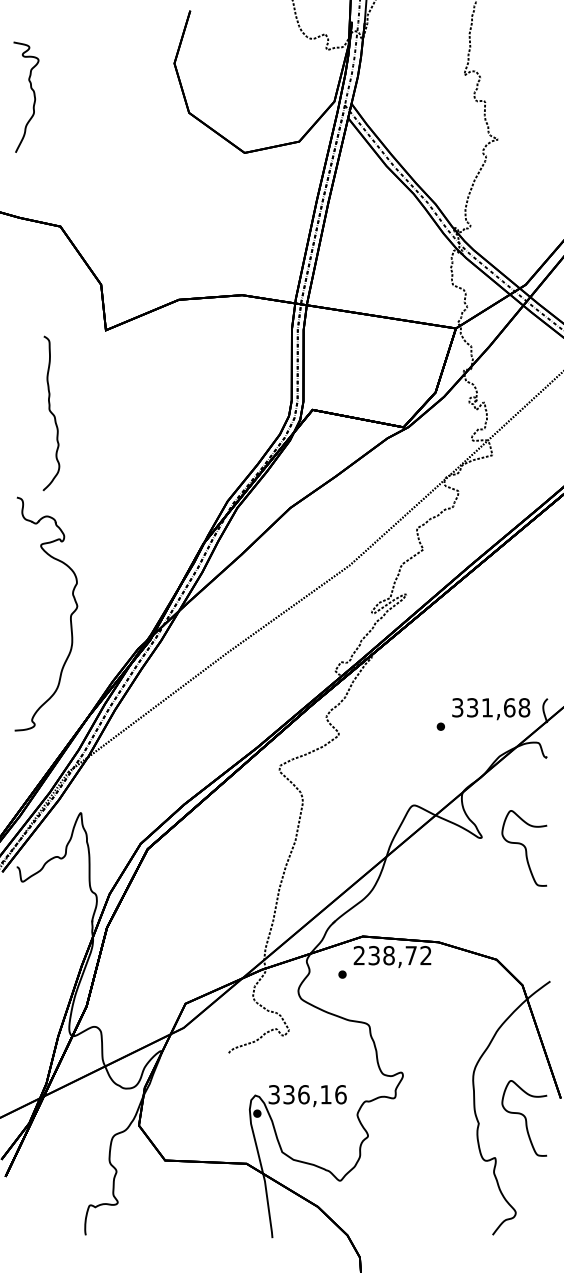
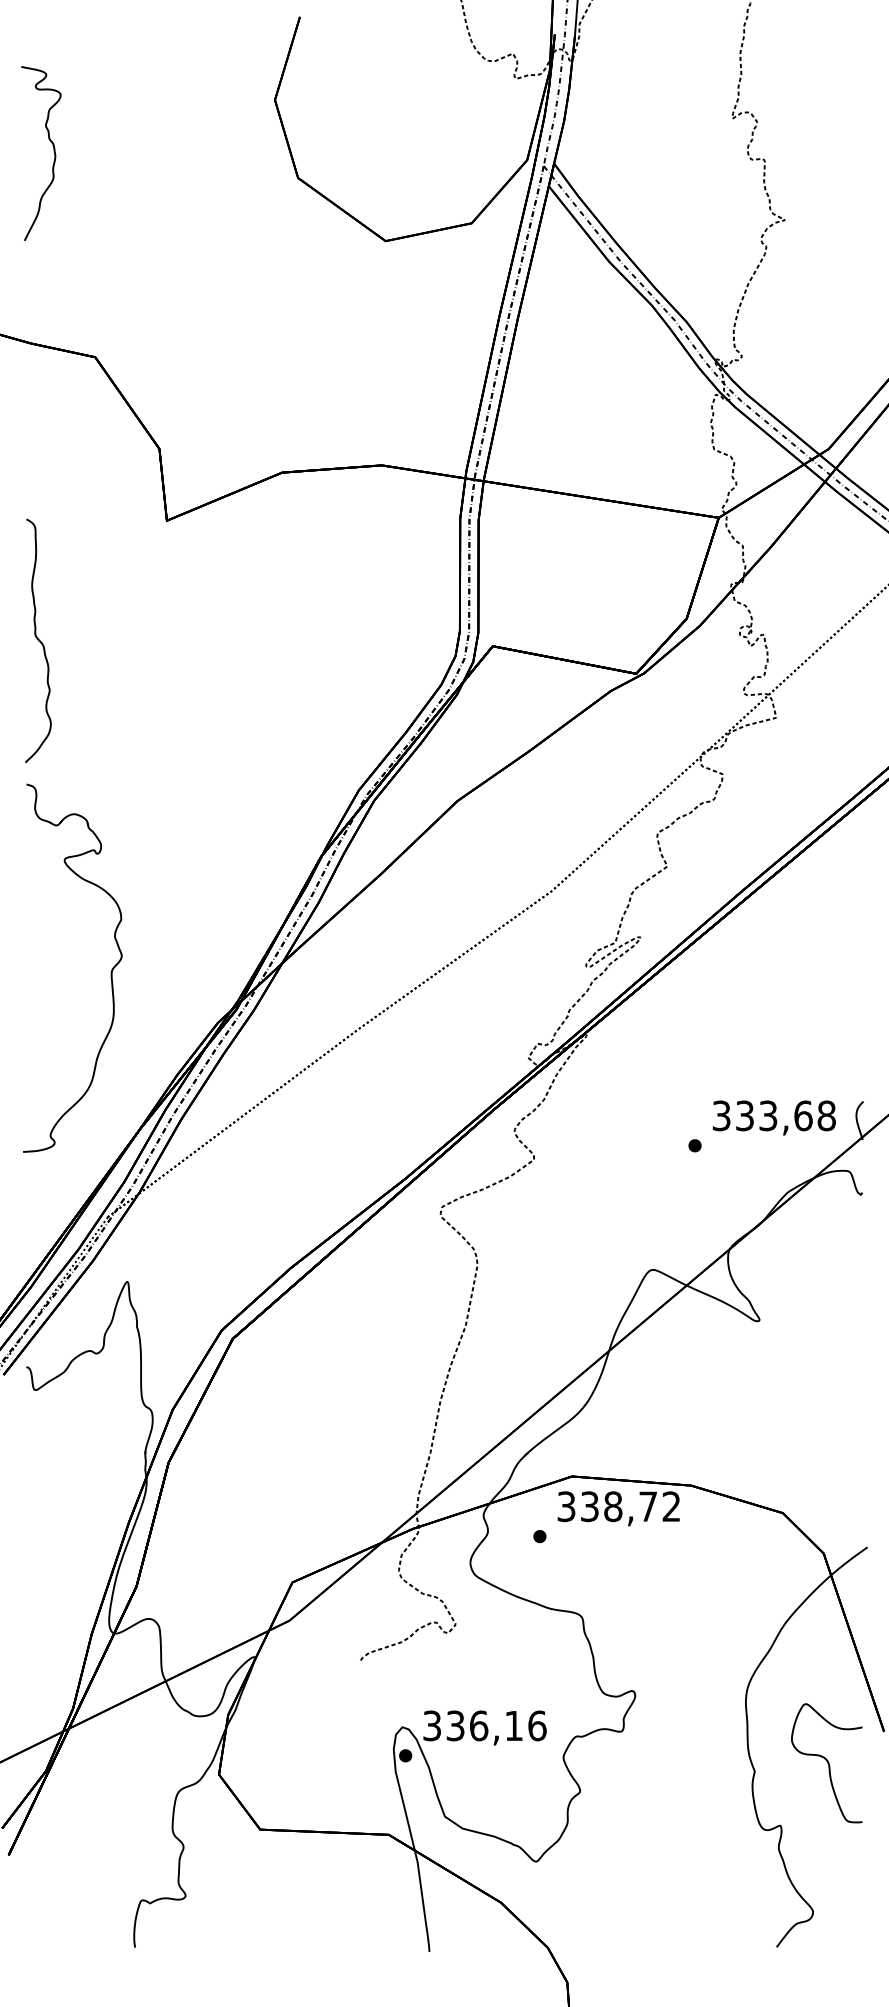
curve: (51, 413) -> (38, 640), moved
text: (486, 707) -> (766, 1115), 331,68 -> 333,68
curve: (524, 848) -> (826, 1337), removed
text: (358, 955) -> (565, 1506), 238,72 -> 338,72

